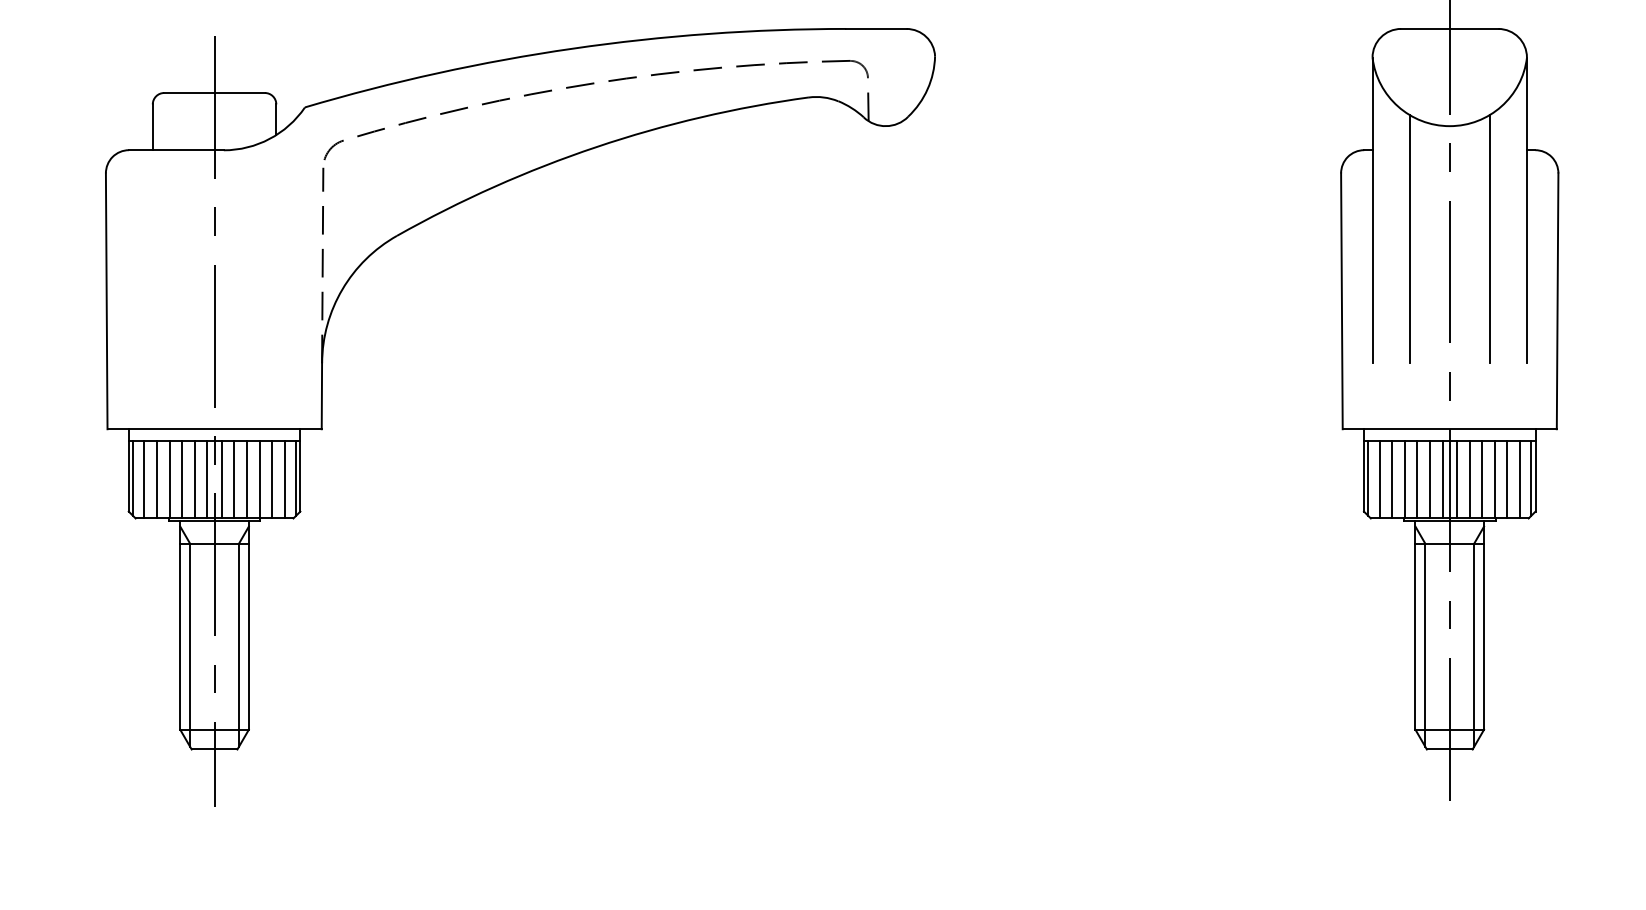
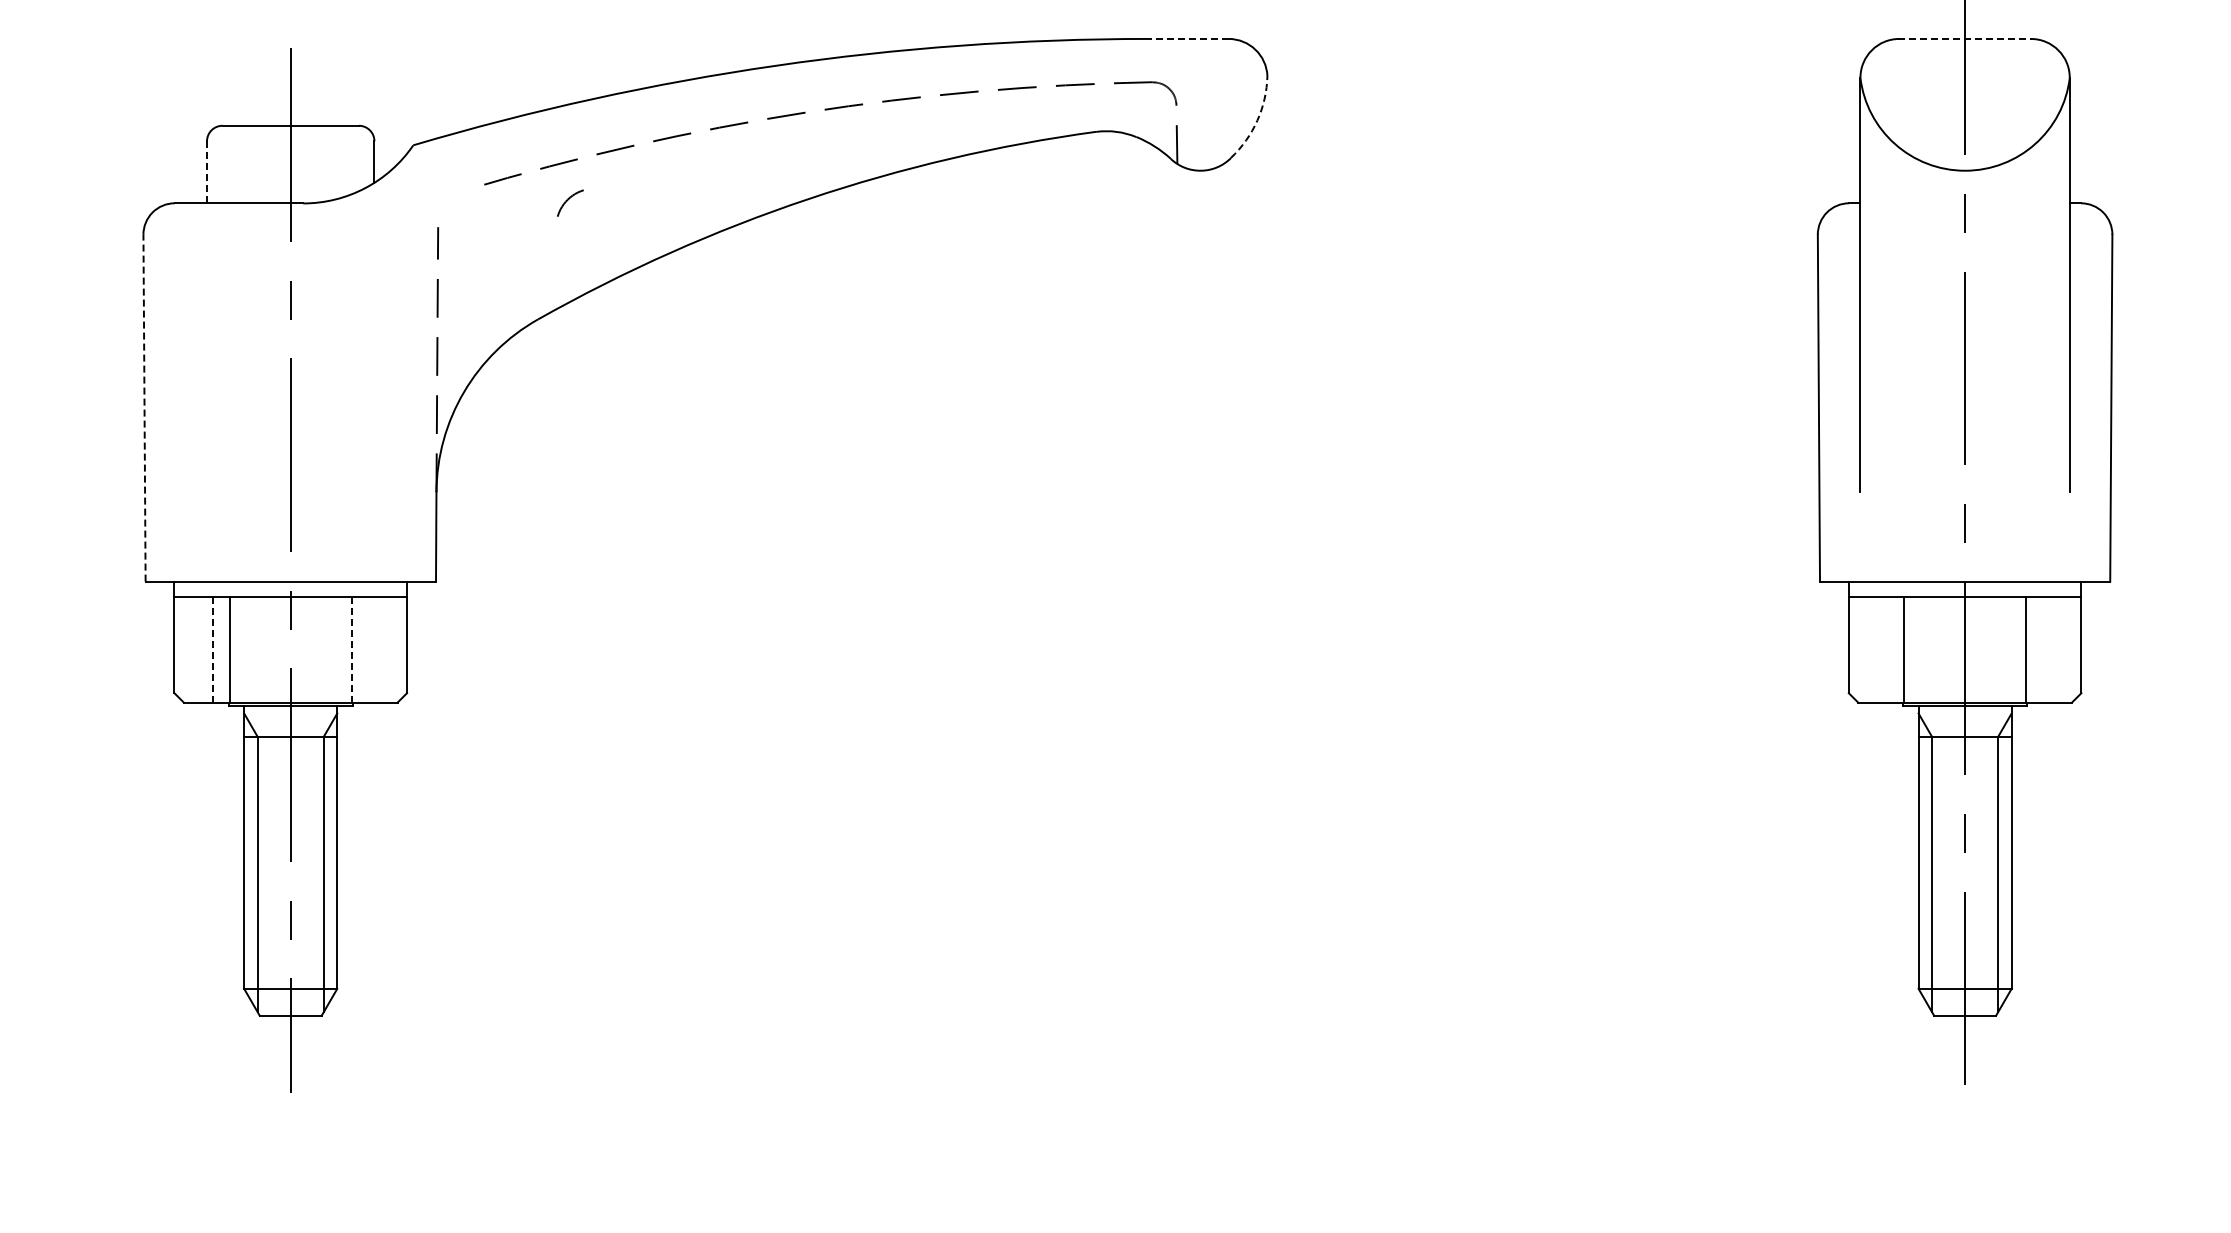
line: (876, 28) -> (1187, 38), solid -> dashed
line: (1450, 28) -> (1965, 38), solid -> dashed
arc: (927, 89) -> (1257, 120), solid -> dashed
line: (153, 126) -> (207, 171), solid -> dashed
arc: (332, 148) -> (568, 200), moved
line: (1409, 238) -> (1910, 323), removed
line: (1489, 238) -> (2019, 323), removed
line: (106, 300) -> (144, 407), solid -> dashed
line: (133, 477) -> (180, 647), removed
line: (296, 477) -> (401, 647), removed
line: (1368, 477) -> (1854, 647), removed
line: (1531, 477) -> (2075, 647), removed
line: (144, 479) -> (195, 649), removed
line: (156, 479) -> (212, 649), solid -> dashed
line: (181, 479) -> (246, 649), removed
line: (194, 479) -> (263, 649), removed
line: (207, 479) -> (280, 649), removed
line: (221, 479) -> (300, 649), removed
line: (234, 479) -> (317, 649), removed
line: (246, 479) -> (334, 649), removed
line: (259, 479) -> (351, 649), solid -> dashed
line: (271, 479) -> (368, 649), removed
line: (284, 479) -> (385, 649), removed
line: (1379, 479) -> (1870, 649), removed
line: (1392, 479) -> (1887, 649), removed
line: (1417, 479) -> (1921, 649), removed
line: (1430, 479) -> (1938, 649), removed
line: (1442, 479) -> (1955, 649), removed
line: (1456, 479) -> (1974, 649), removed
line: (1469, 479) -> (1991, 649), removed
line: (1481, 479) -> (2008, 649), removed
line: (1507, 479) -> (2043, 649), removed
line: (1520, 479) -> (2060, 649), removed

